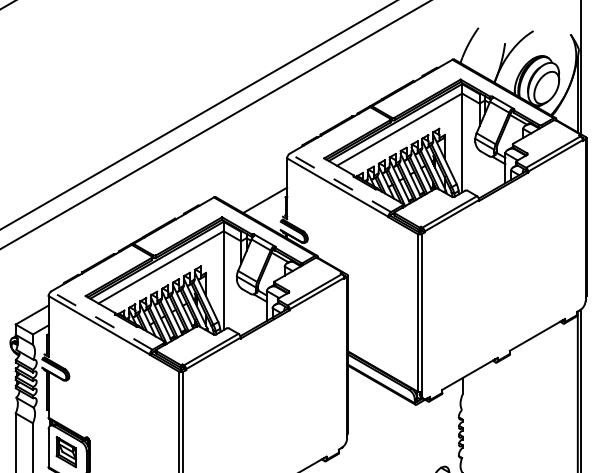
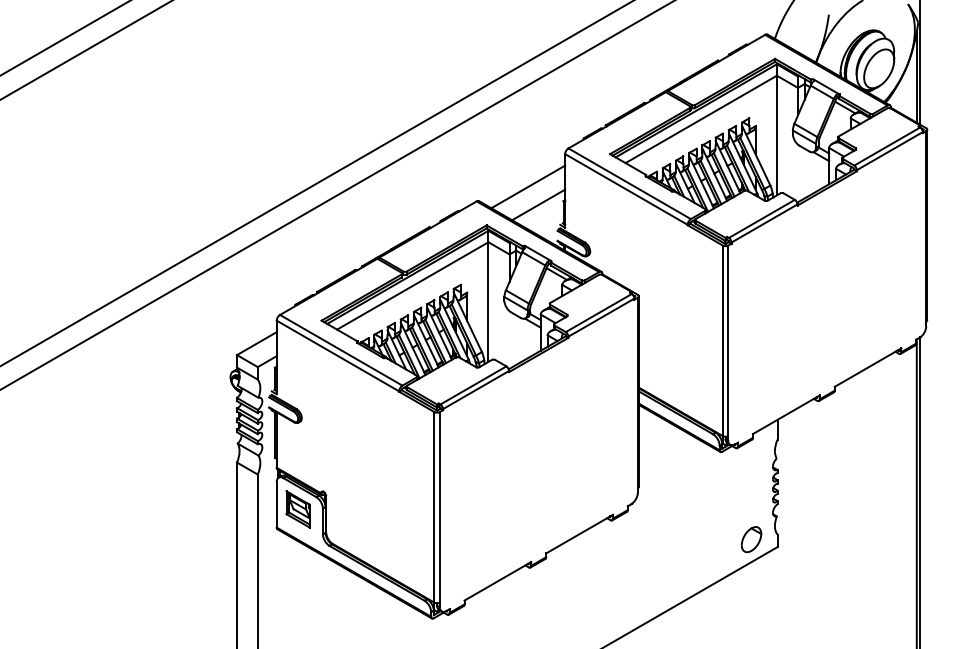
line: (340, 182) -> (629, 183), dashed -> solid
line: (256, 185) -> (528, 186), added
line: (102, 320) -> (341, 350), dashed -> solid

